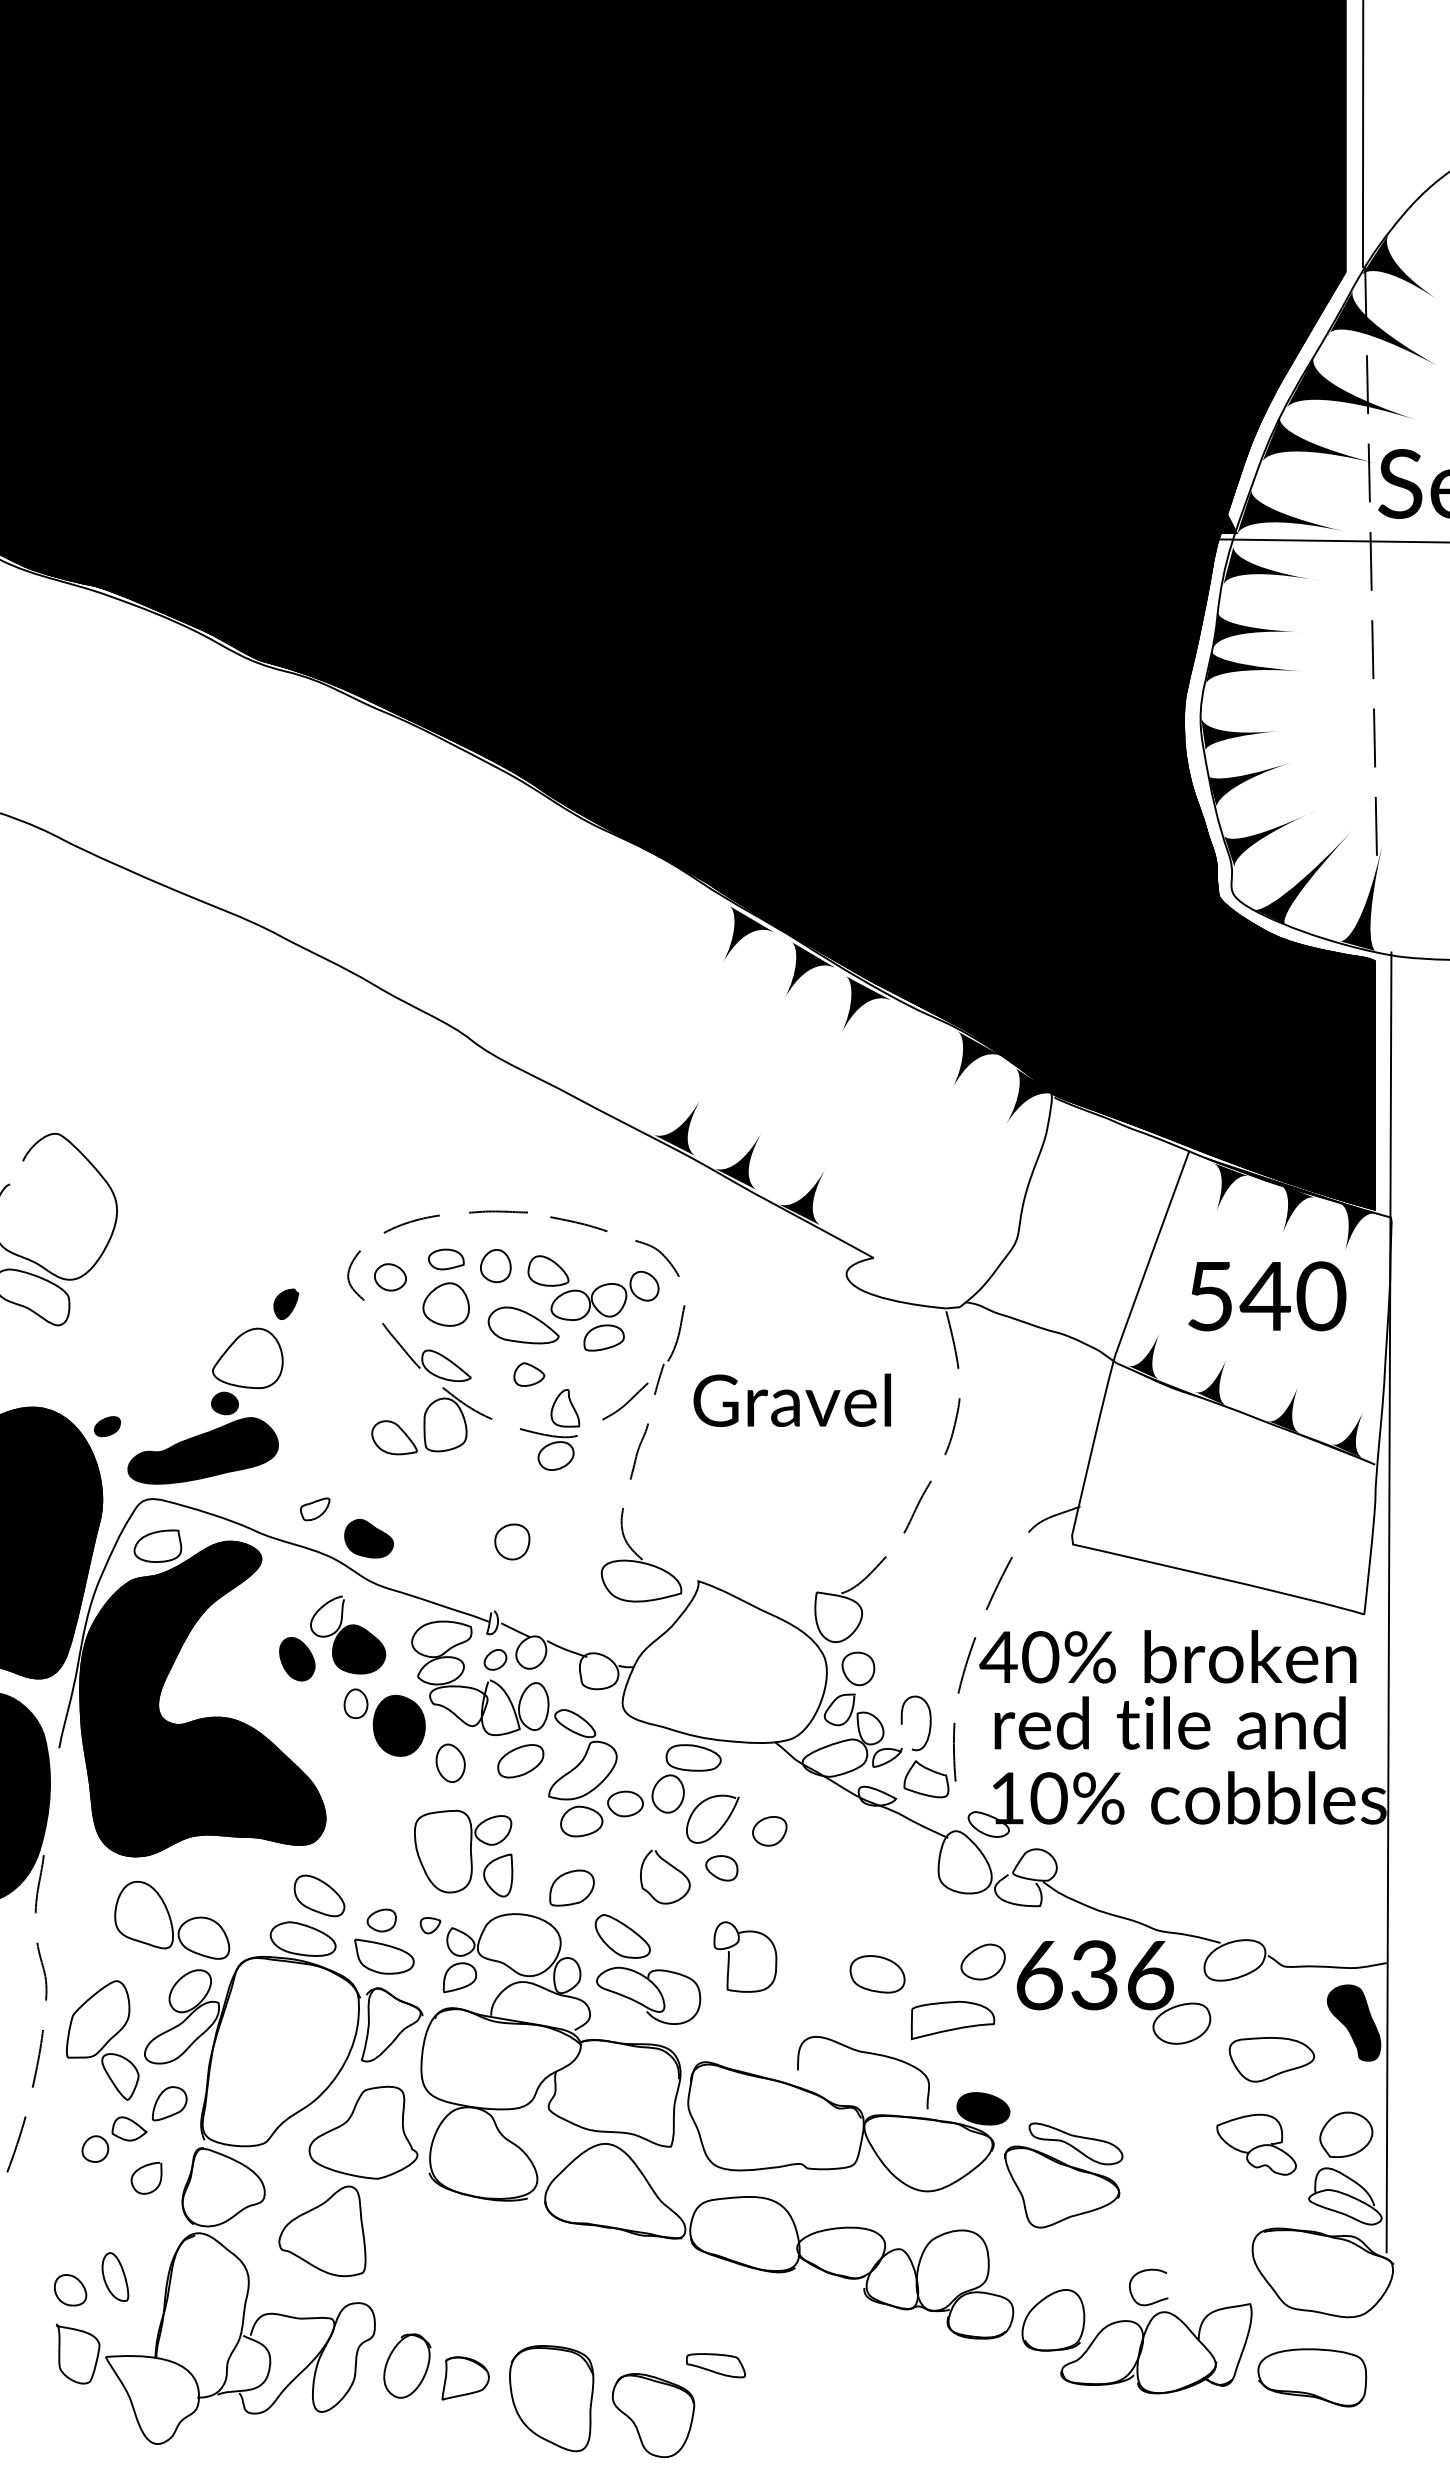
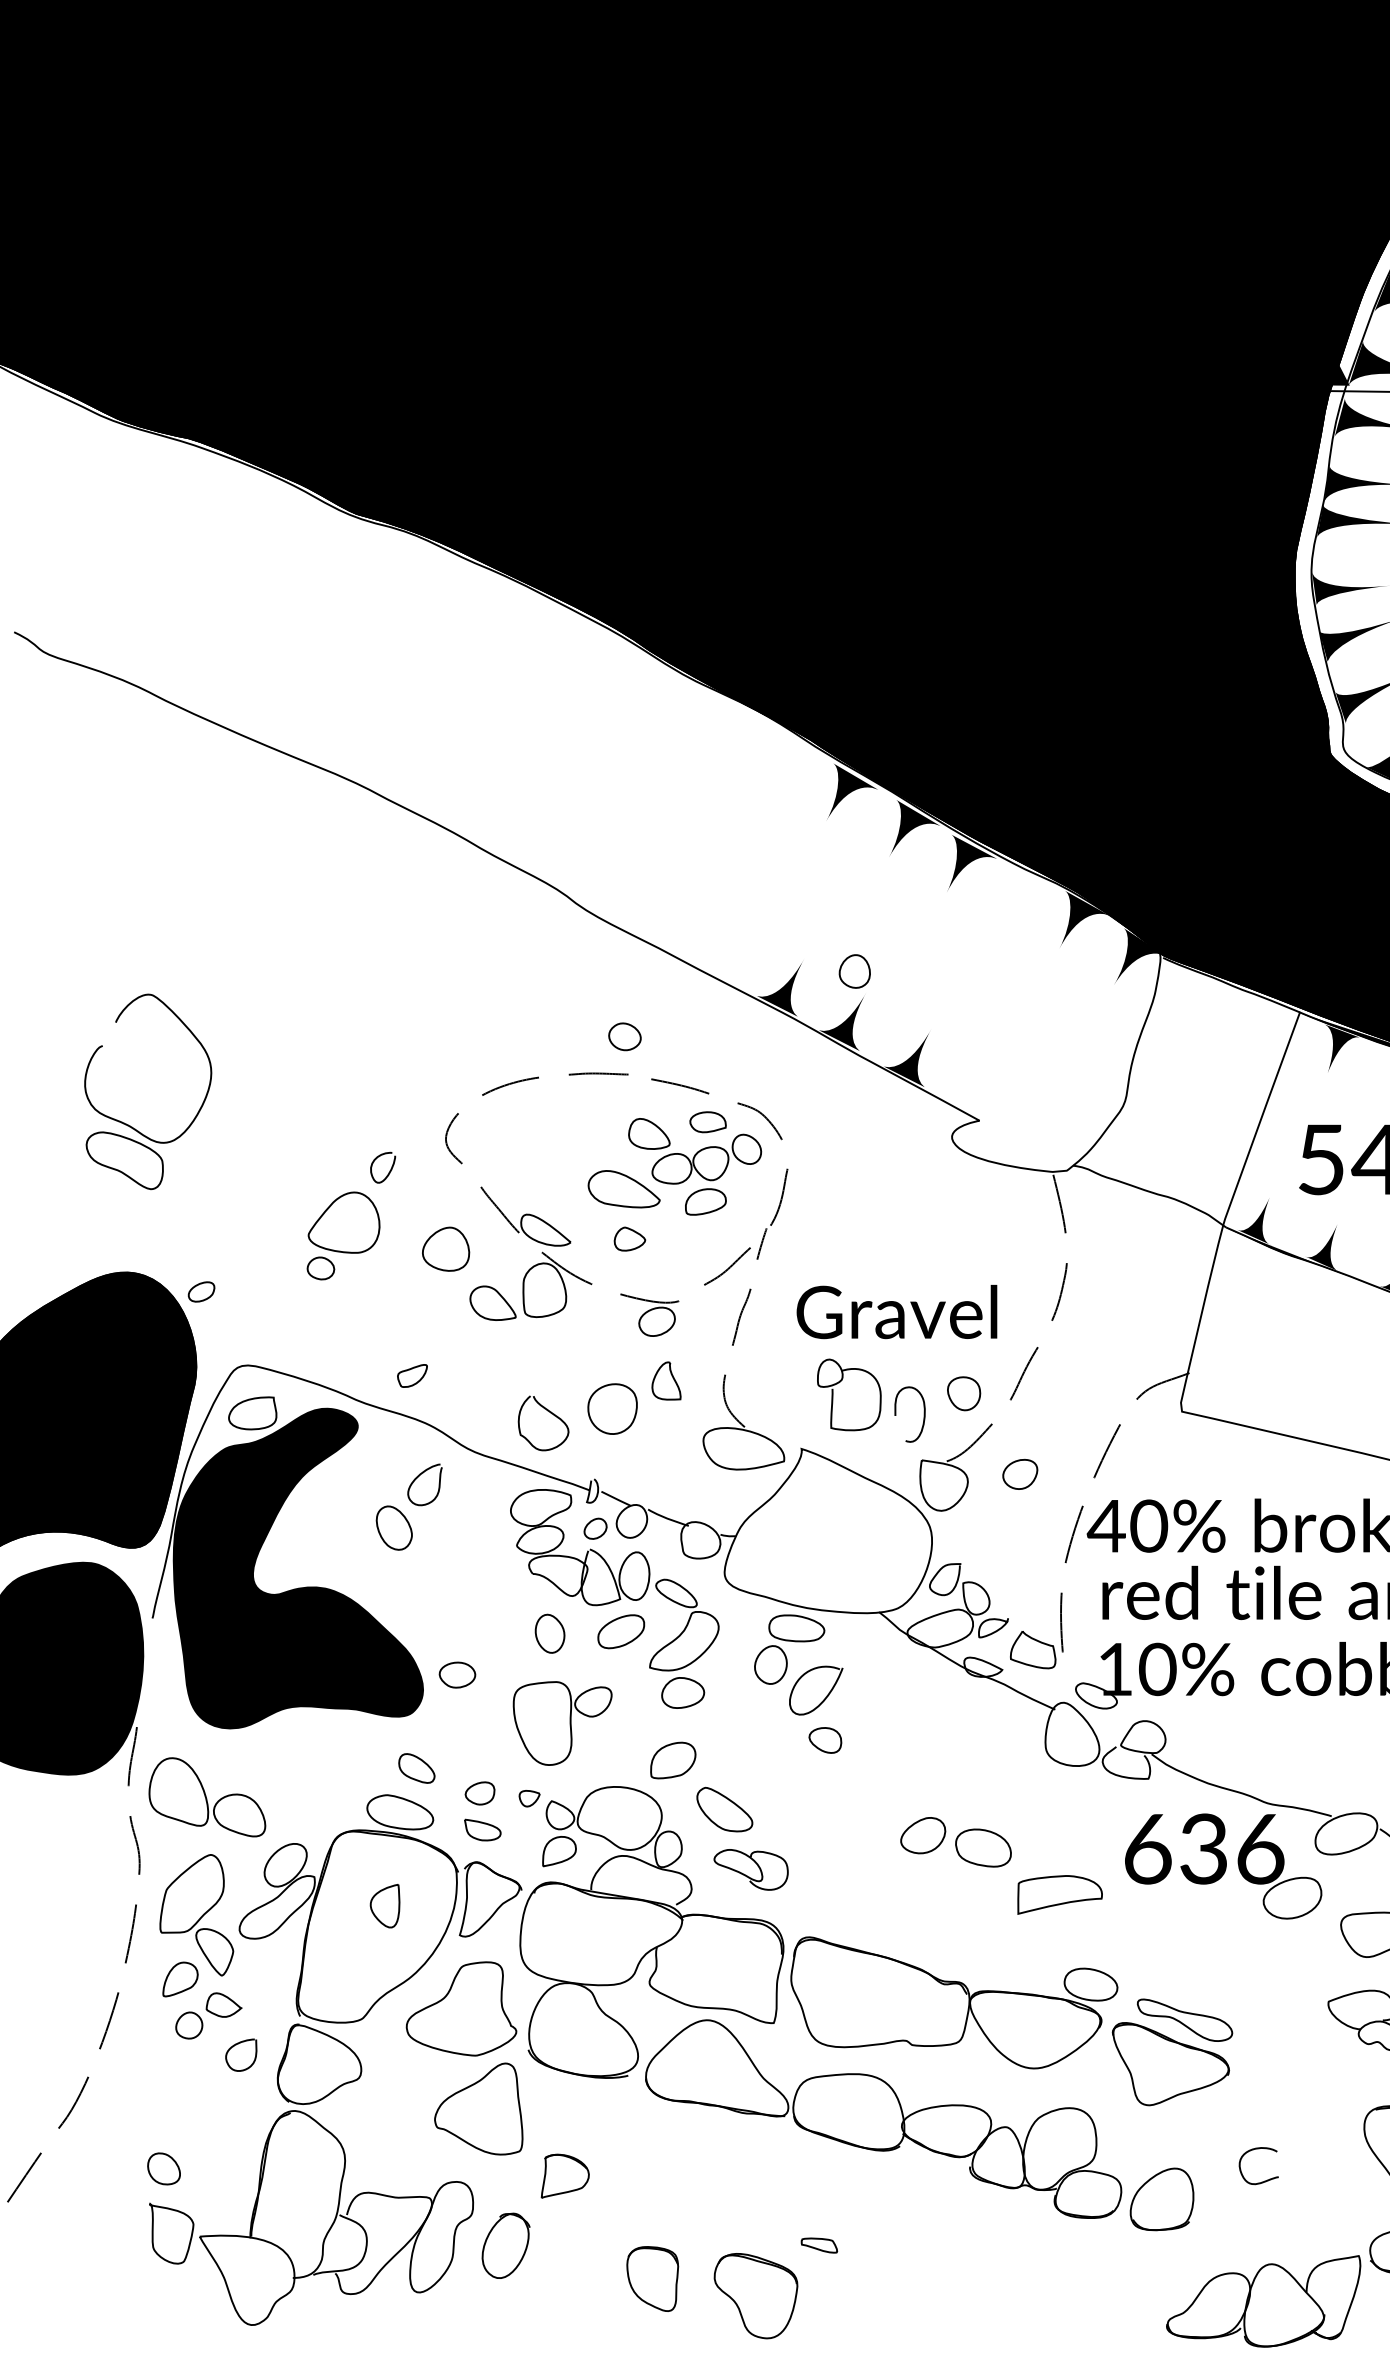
part: (446, 1259) -> (708, 1122), moved
part: (495, 1266) -> (854, 971), moved
part: (390, 1277) -> (625, 1036), moved
fill: (286, 1304) -> (383, 1167), removed
part: (445, 1304) -> (445, 1249), moved
text: (791, 1400) -> (896, 1312), moved
fill: (225, 1403) -> (321, 1268), removed
part: (565, 1408) -> (666, 1381), moved
fill: (107, 1426) -> (201, 1291), removed
fill: (203, 1450) -> (299, 1316), removed
fill: (369, 1538) -> (467, 1405), removed
part: (512, 1541) -> (612, 1408), size x1.4
fill: (358, 1649) -> (456, 1518), removed
fill: (297, 1658) -> (394, 1527), removed
part: (858, 1668) -> (964, 1393), moved
fill: (202, 1698) -> (298, 1568), removed
part: (384, 1722) -> (482, 1592), removed
curve: (902, 1723) -> (896, 1414), moved
part: (625, 1803) -> (457, 1674), moved
part: (769, 1831) -> (1020, 1474), moved
curve: (670, 1866) -> (548, 1412), moved
part: (498, 1875) -> (385, 1906), moved
part: (319, 1895) -> (416, 1768), size x0.7
part: (172, 1919) -> (207, 1796), moved
part: (738, 1943) -> (842, 1381), moved
part: (384, 1956) -> (482, 1829), size x0.6
part: (982, 1961) -> (922, 1835), moved
part: (648, 1995) -> (750, 1869), size x0.7
curve: (864, 2053) -> (970, 1928), removed
part: (169, 2103) -> (180, 1979), moved
fill: (983, 2108) -> (1091, 1984), removed
part: (322, 2231) -> (478, 2109), moved
part: (115, 2276) -> (209, 2154), removed
part: (1156, 2348) -> (1263, 2301), moved
part: (715, 2365) -> (818, 2245), size x0.6
part: (465, 2378) -> (565, 2176), moved
part: (551, 2398) -> (652, 2278), size x0.6

